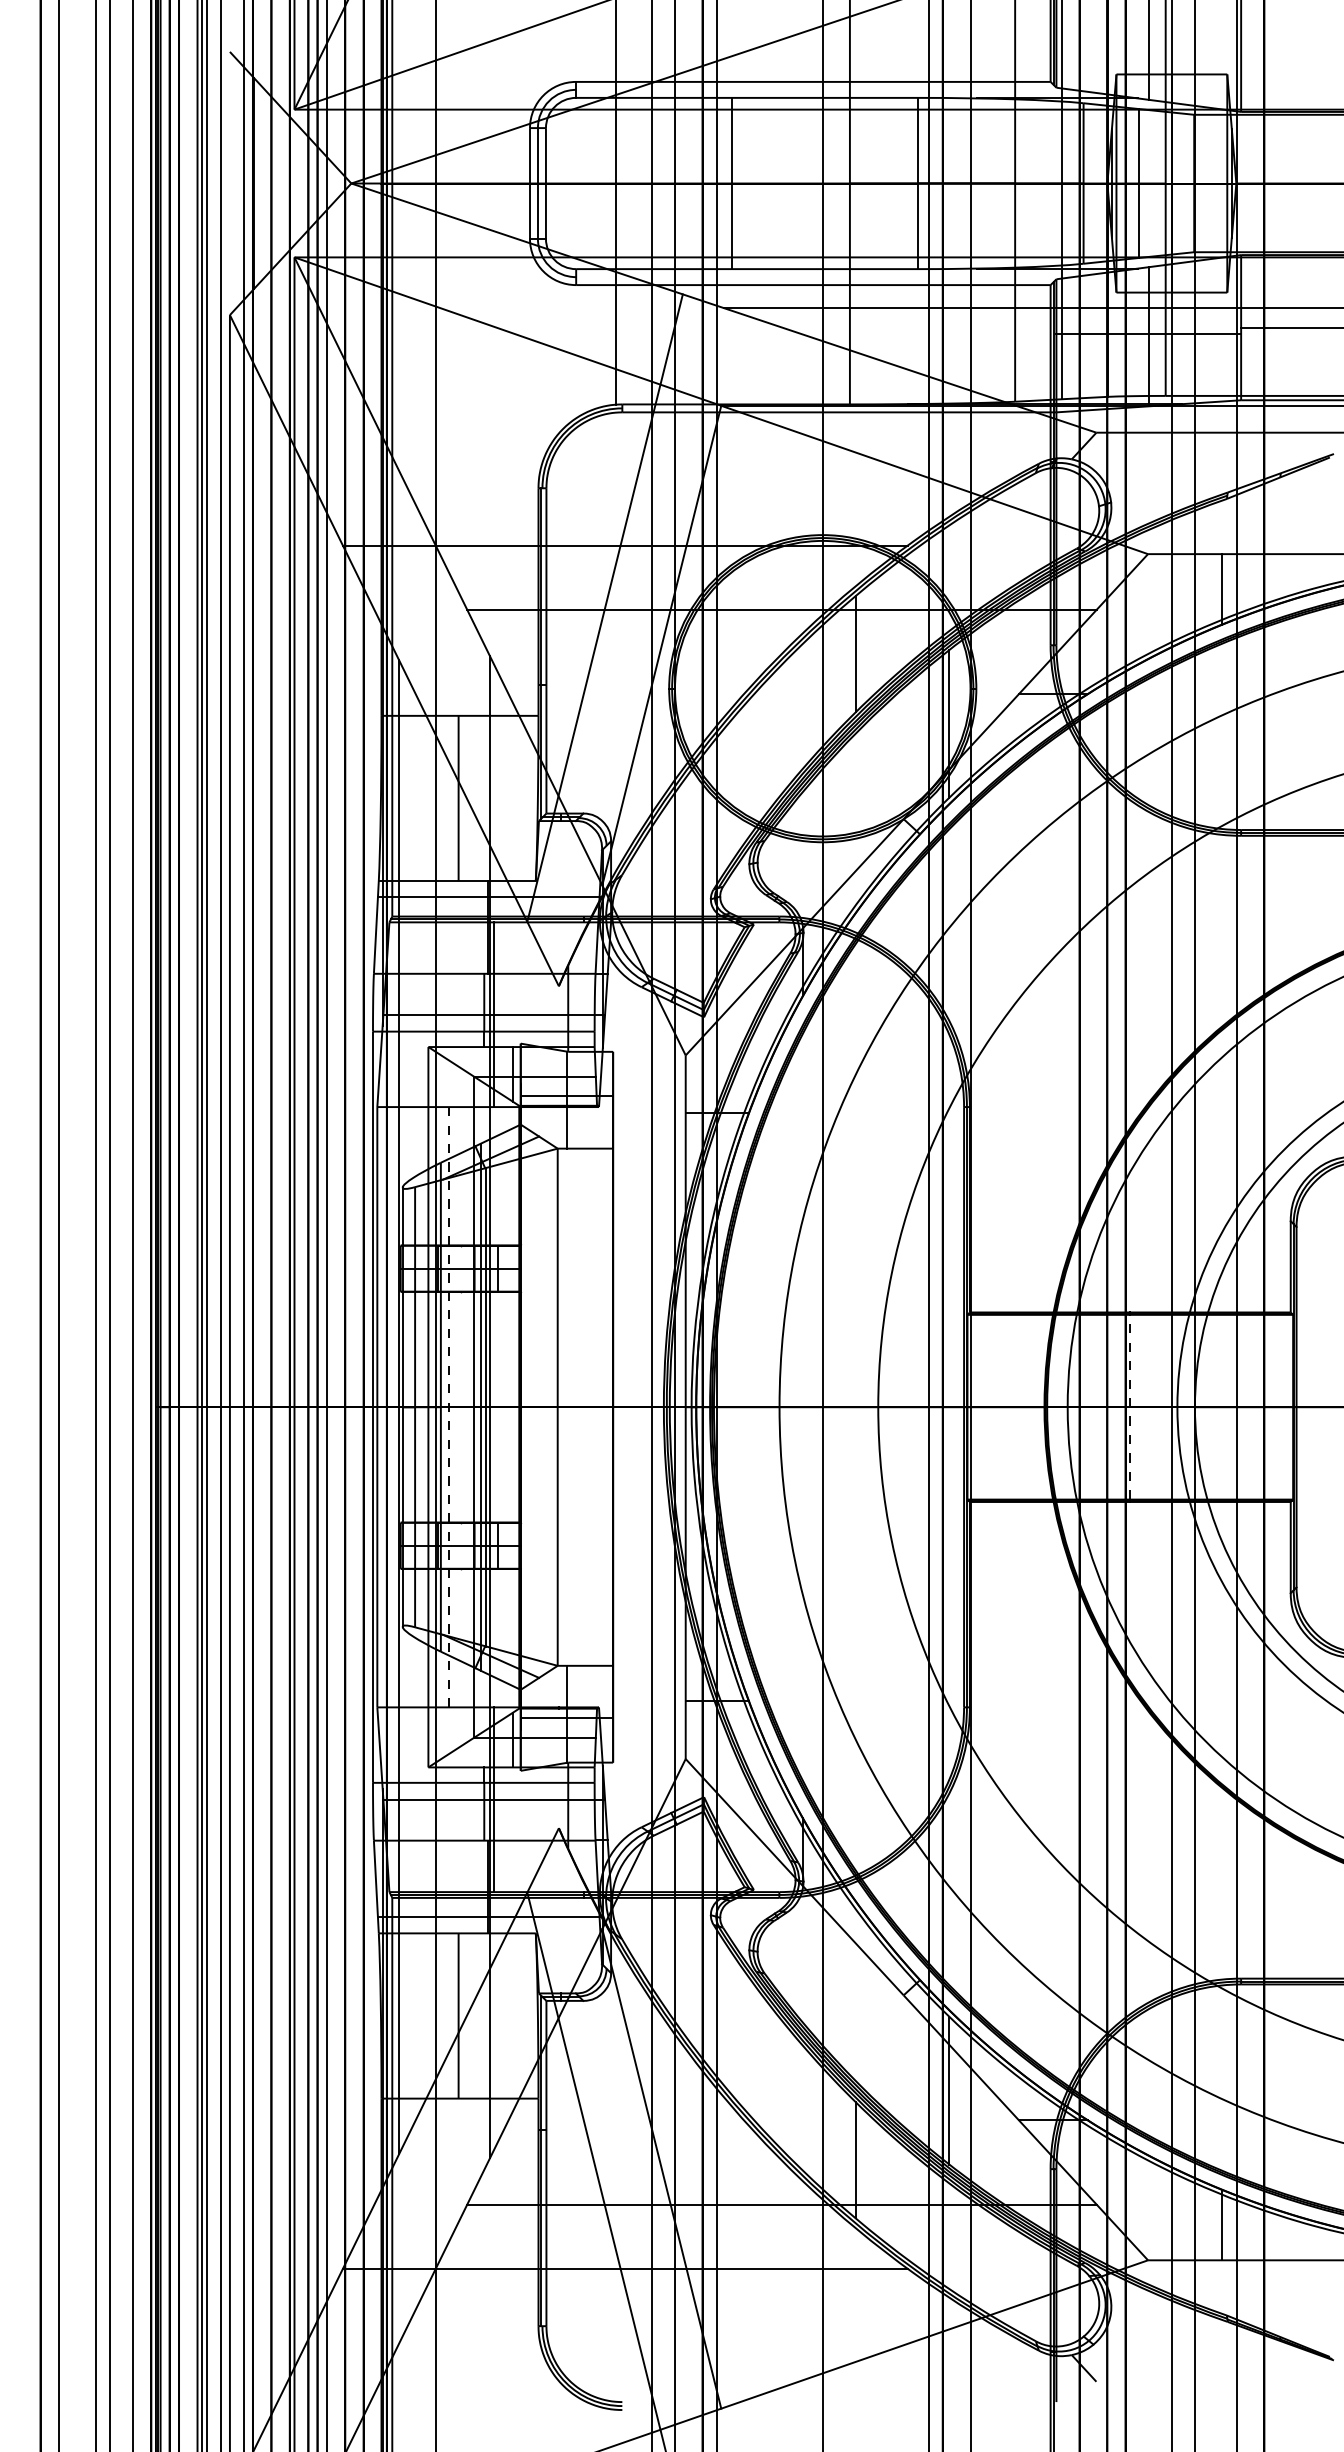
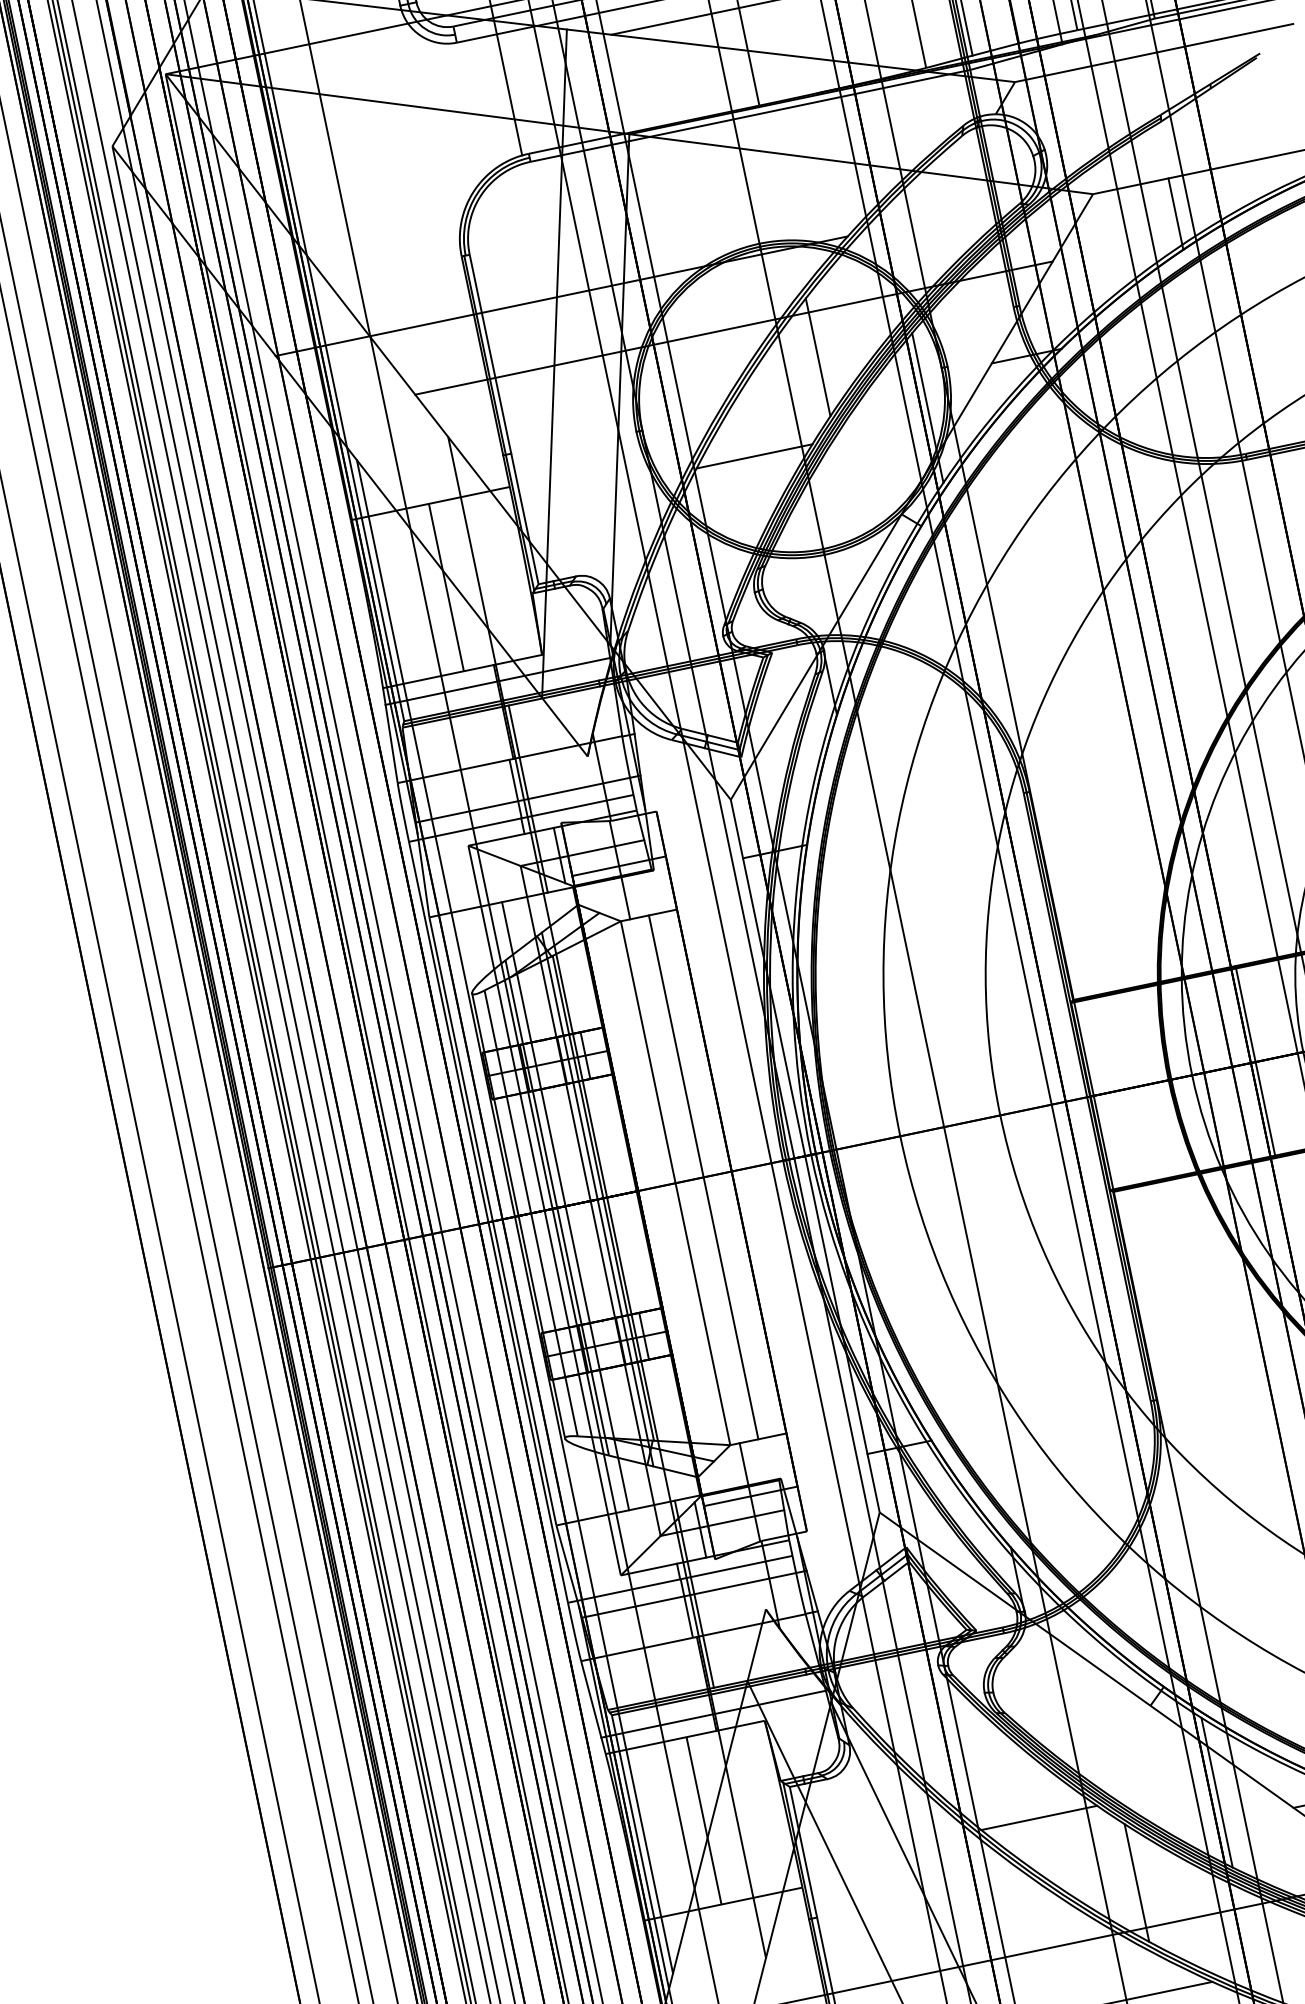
line: (775, 735) -> (754, 456), added
line: (449, 1406) -> (565, 1205), dashed -> solid
line: (585, 1406) -> (703, 1176), added
line: (1130, 1406) -> (1255, 1061), dashed -> solid
line: (776, 2079) -> (1039, 1817), added

